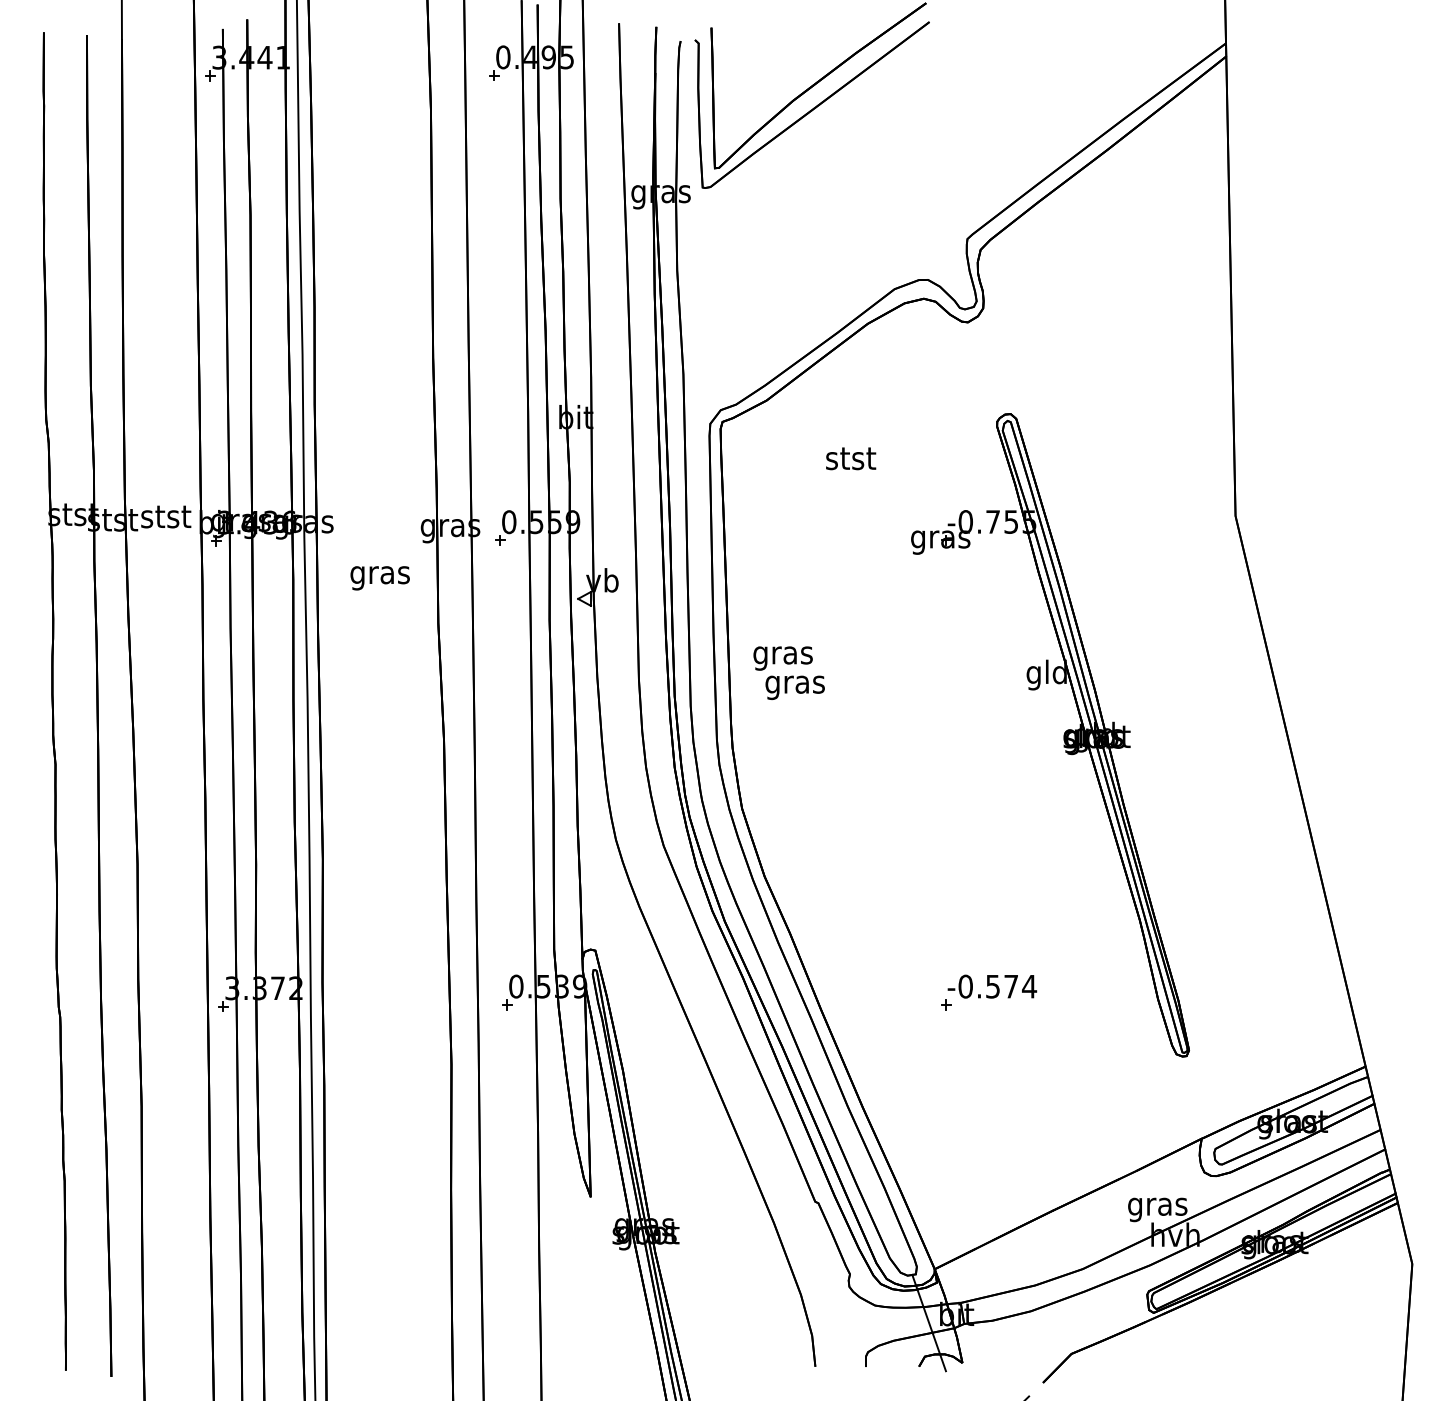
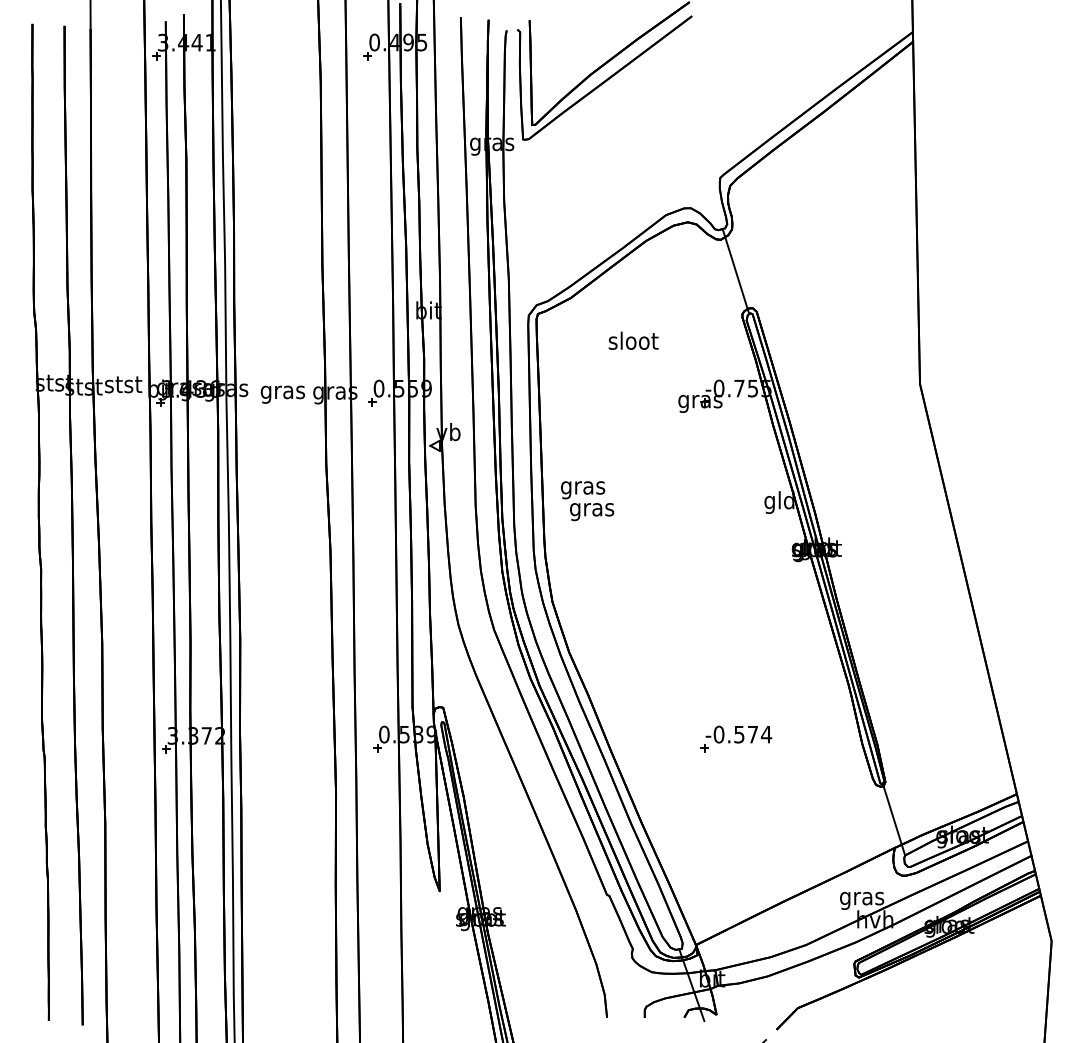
line: (988, 364) -> (736, 271), added
text: (850, 457) -> (633, 340), stst -> sloot
text: (379, 578) -> (282, 394), moved
line: (1200, 1100) -> (893, 819), added

